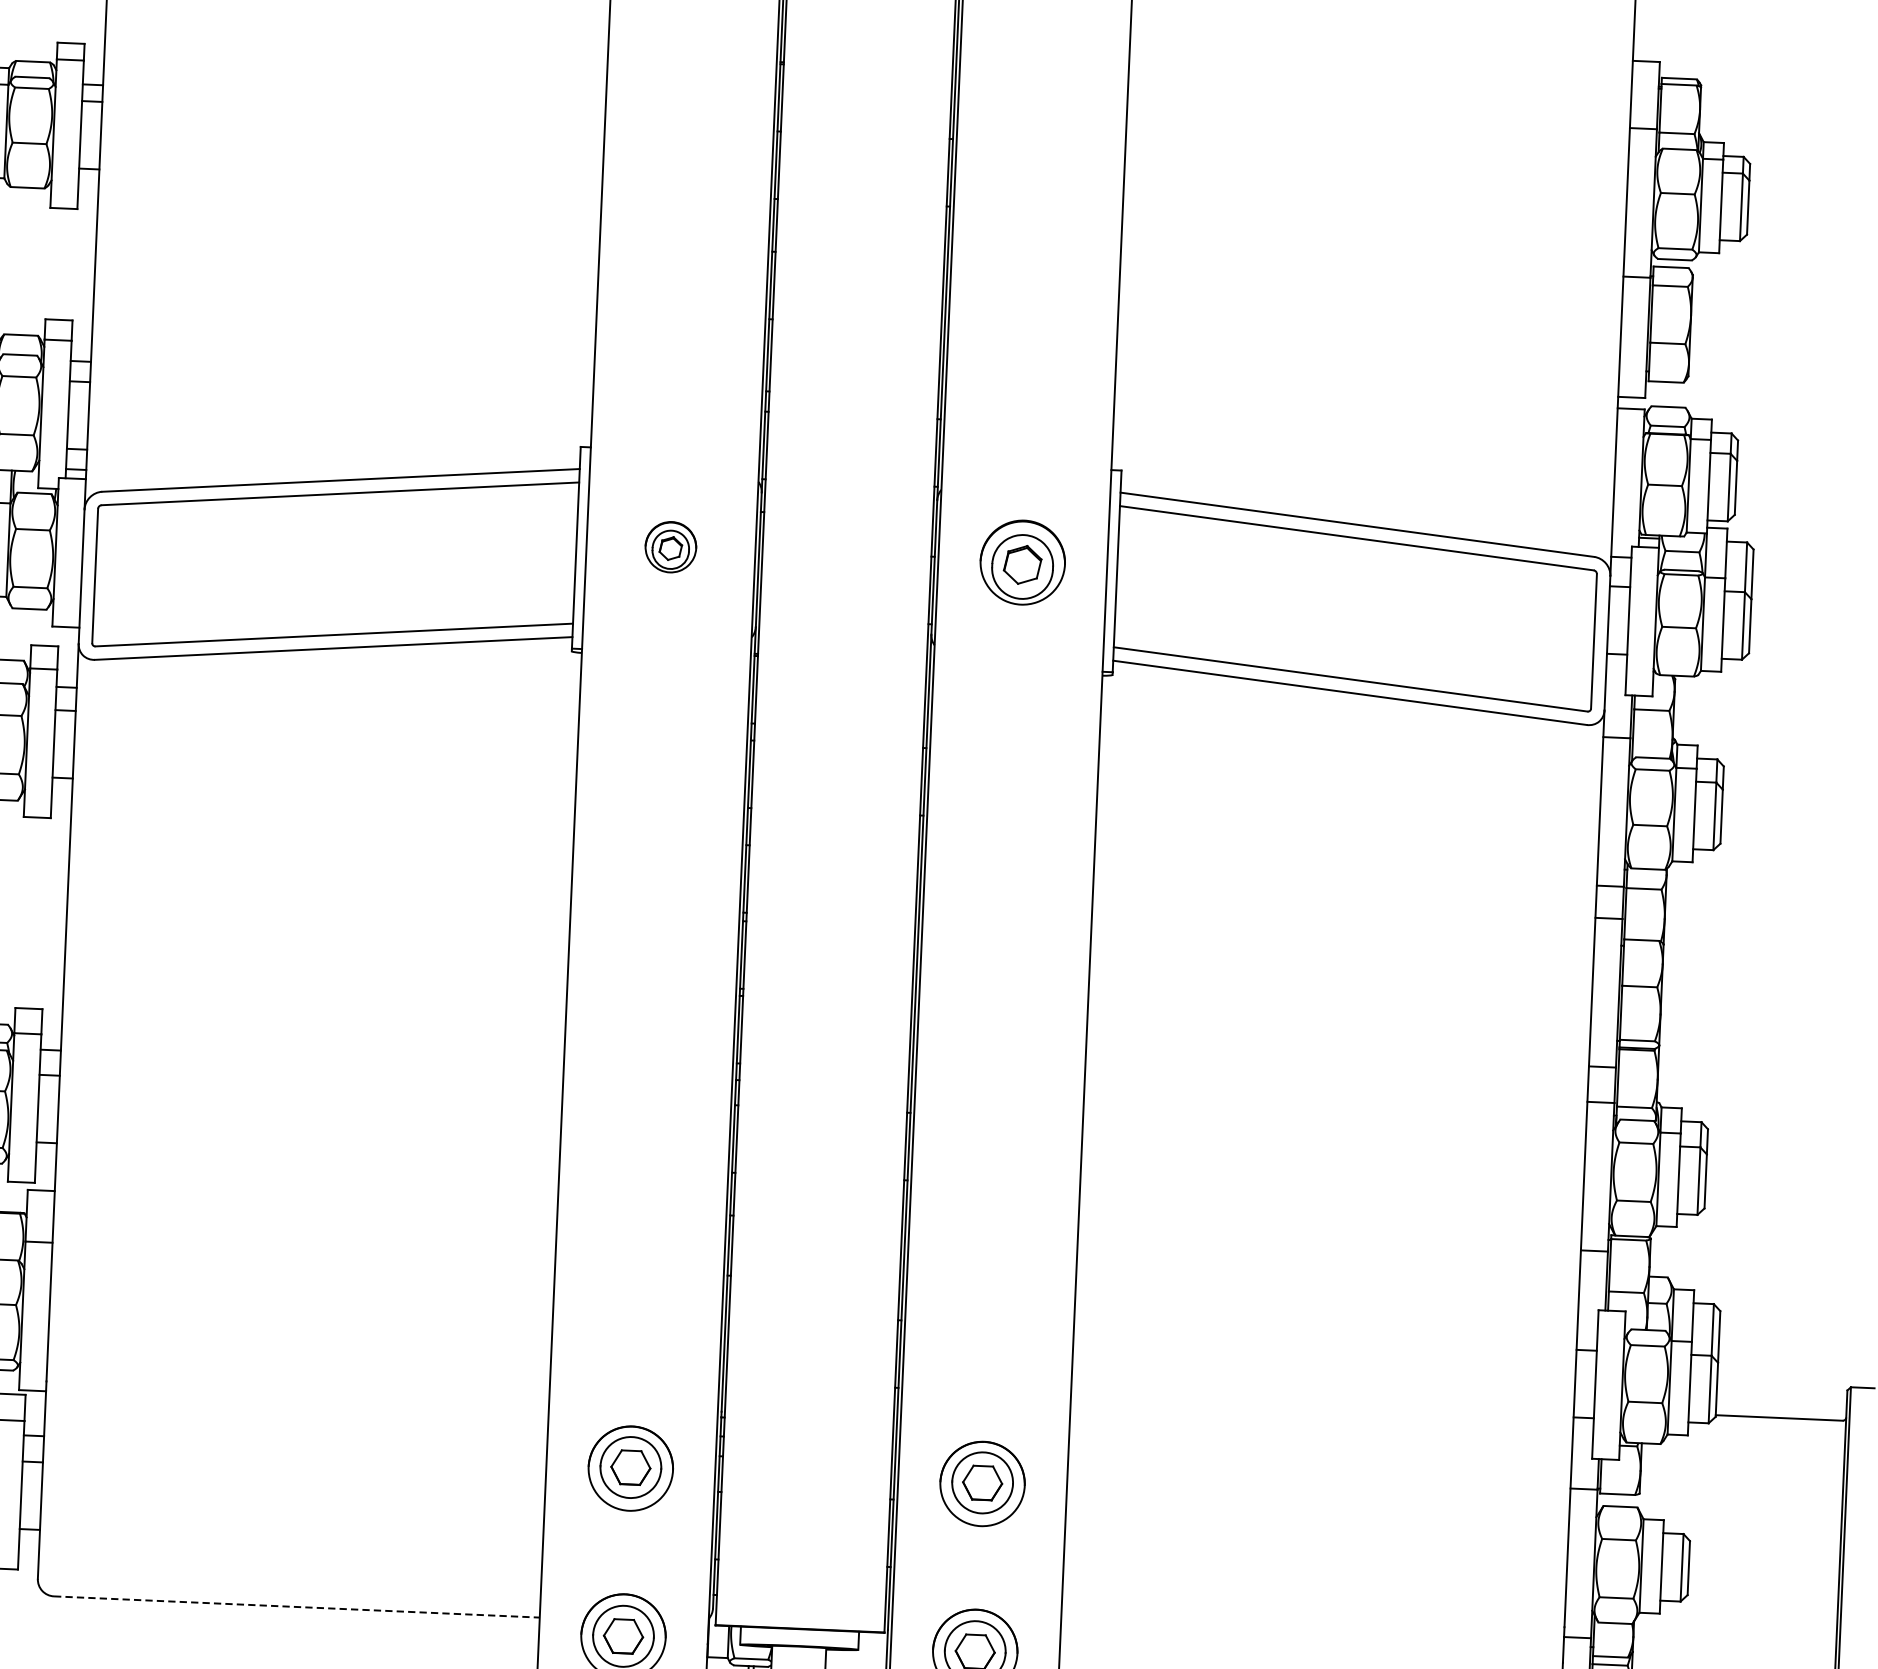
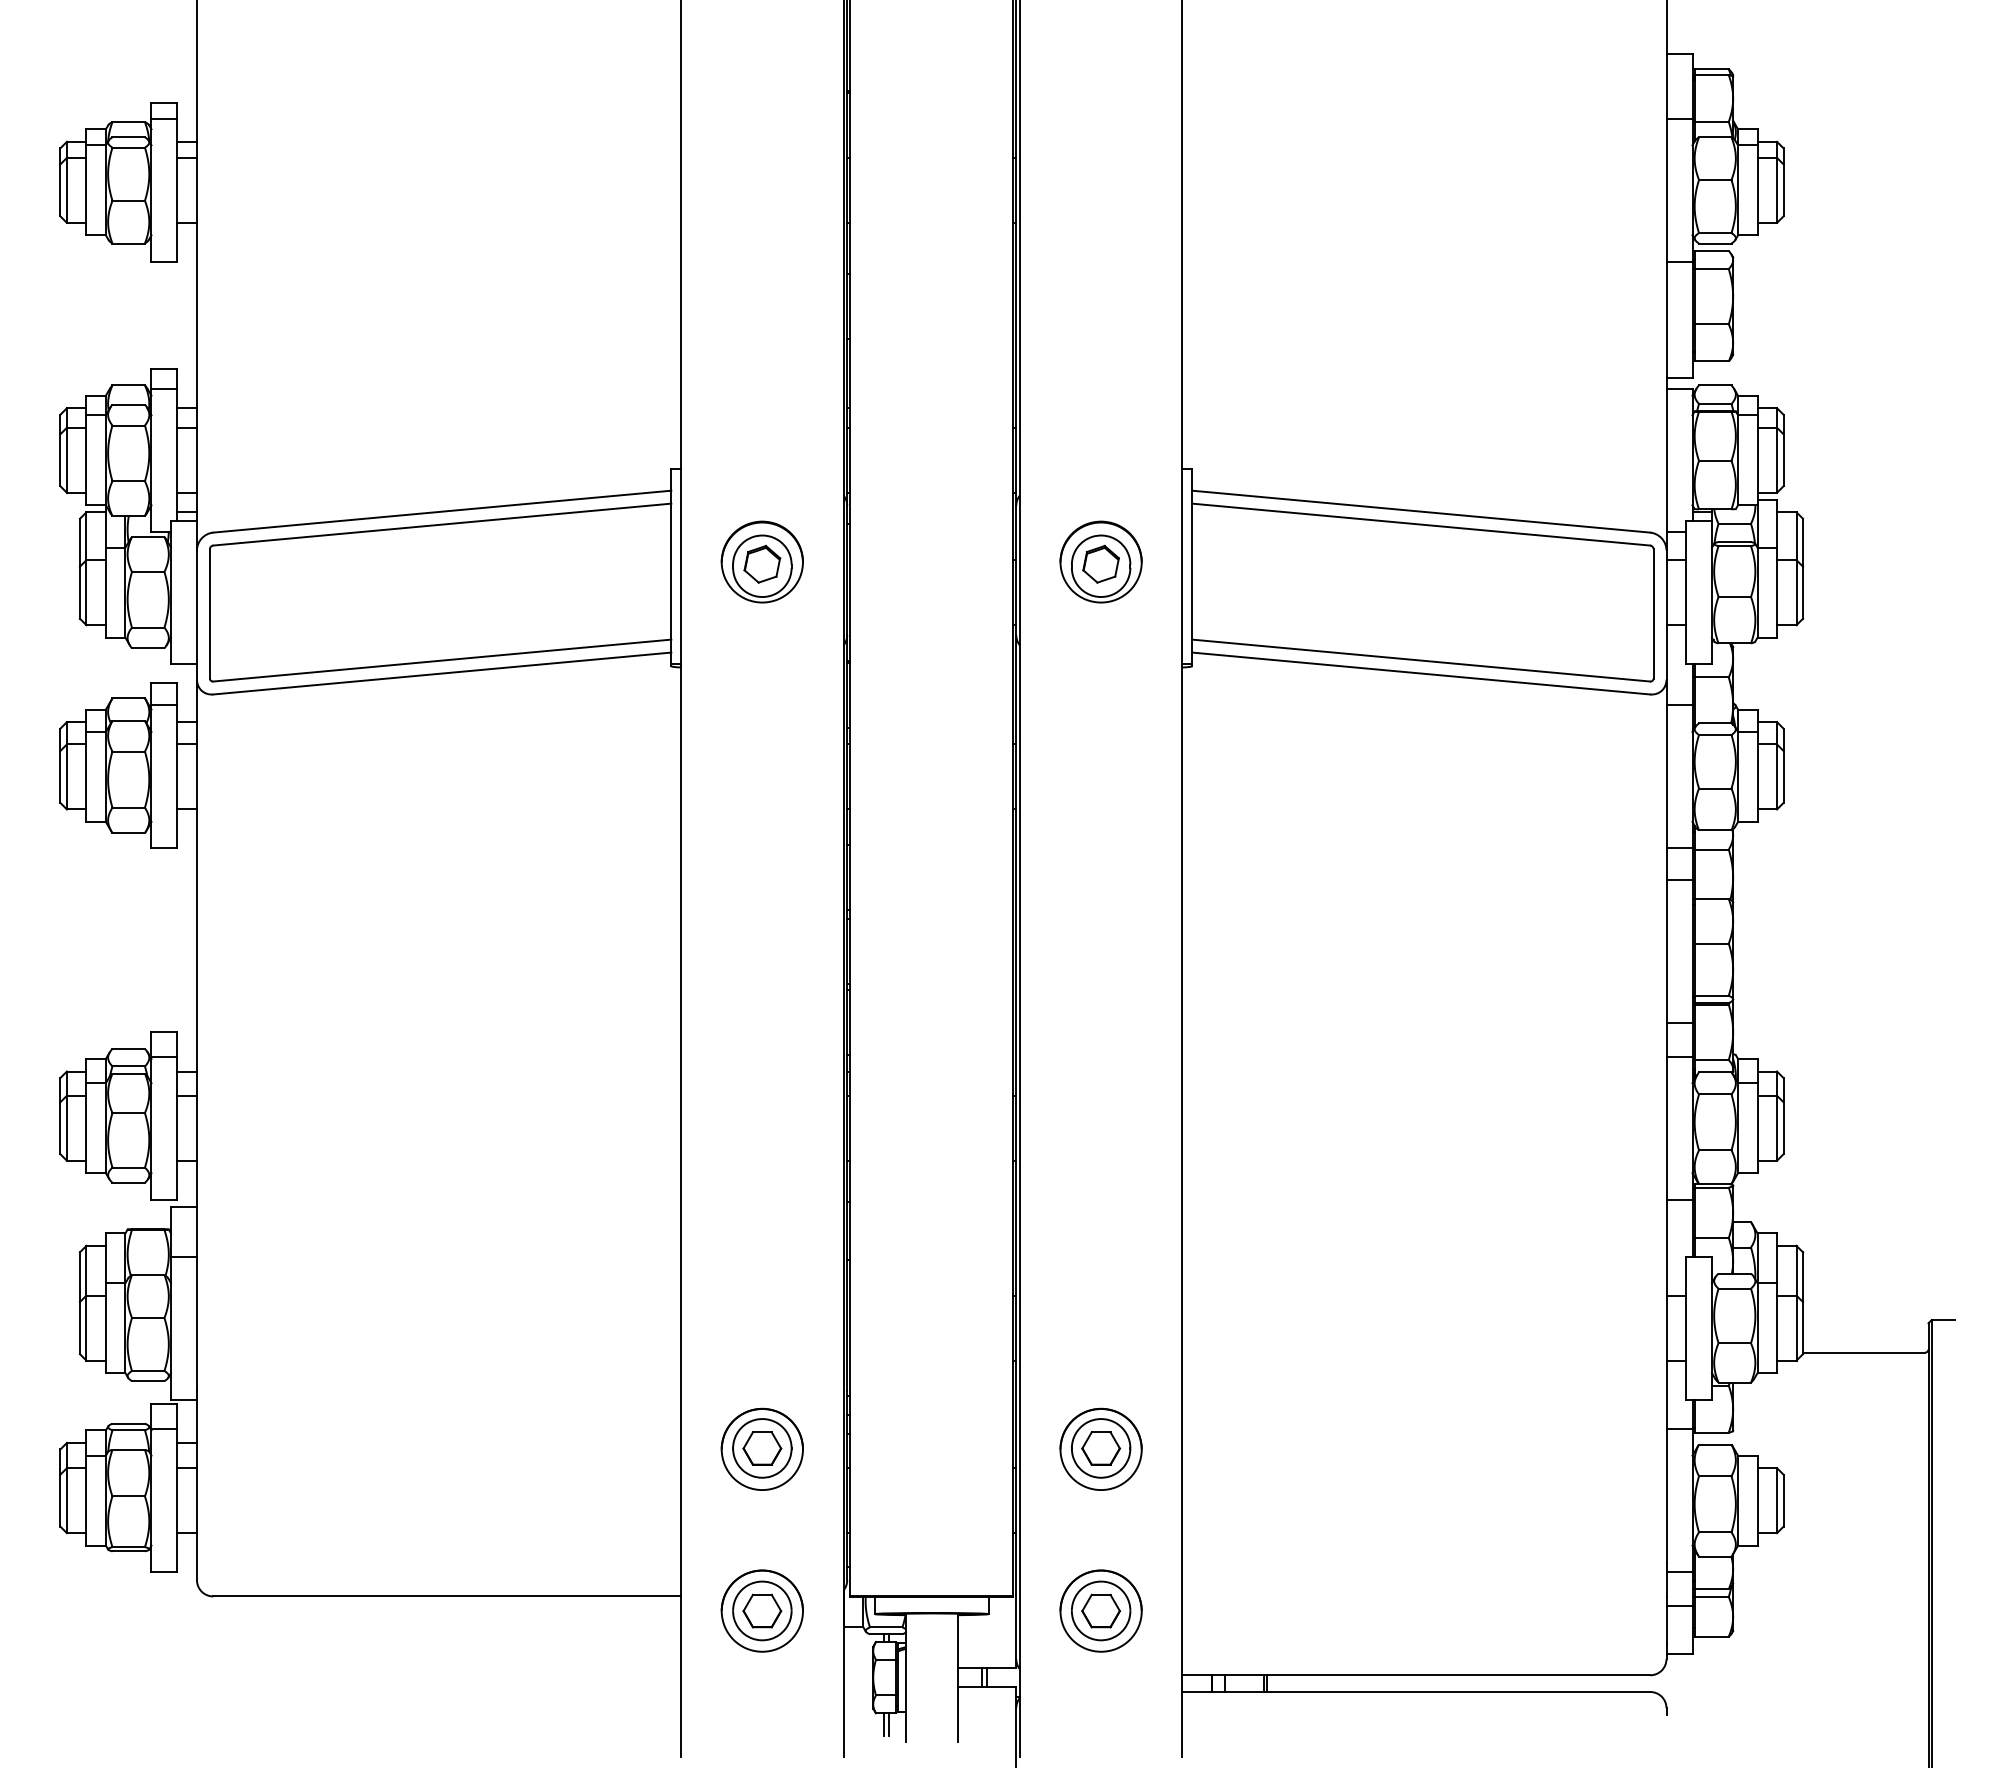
part: (670, 546) -> (761, 561), size x1.67
line: (297, 1607) -> (447, 1596), dashed -> solid

